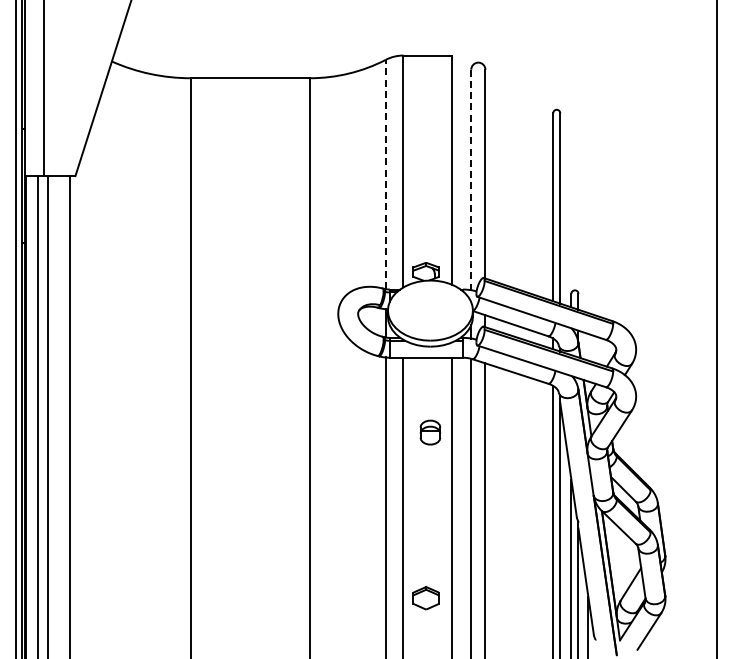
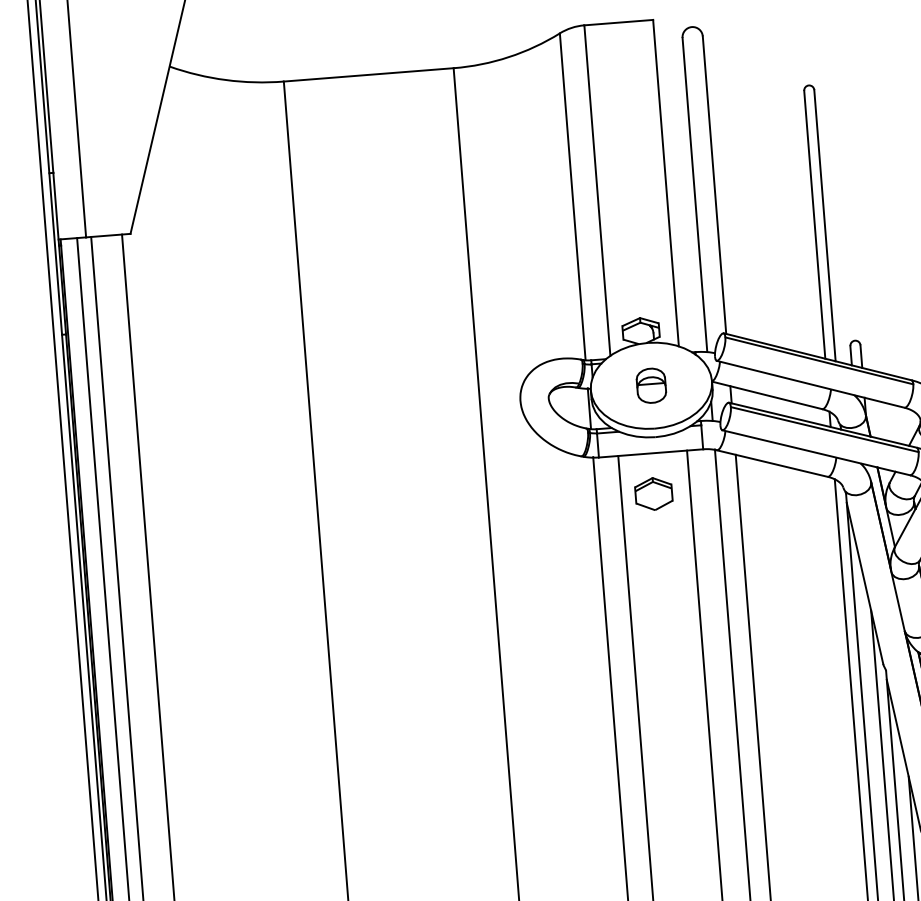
line: (385, 174) -> (572, 196), dashed -> solid
line: (471, 180) -> (695, 195), dashed -> solid
part: (430, 432) -> (651, 385), moved
part: (425, 598) -> (652, 494), moved

